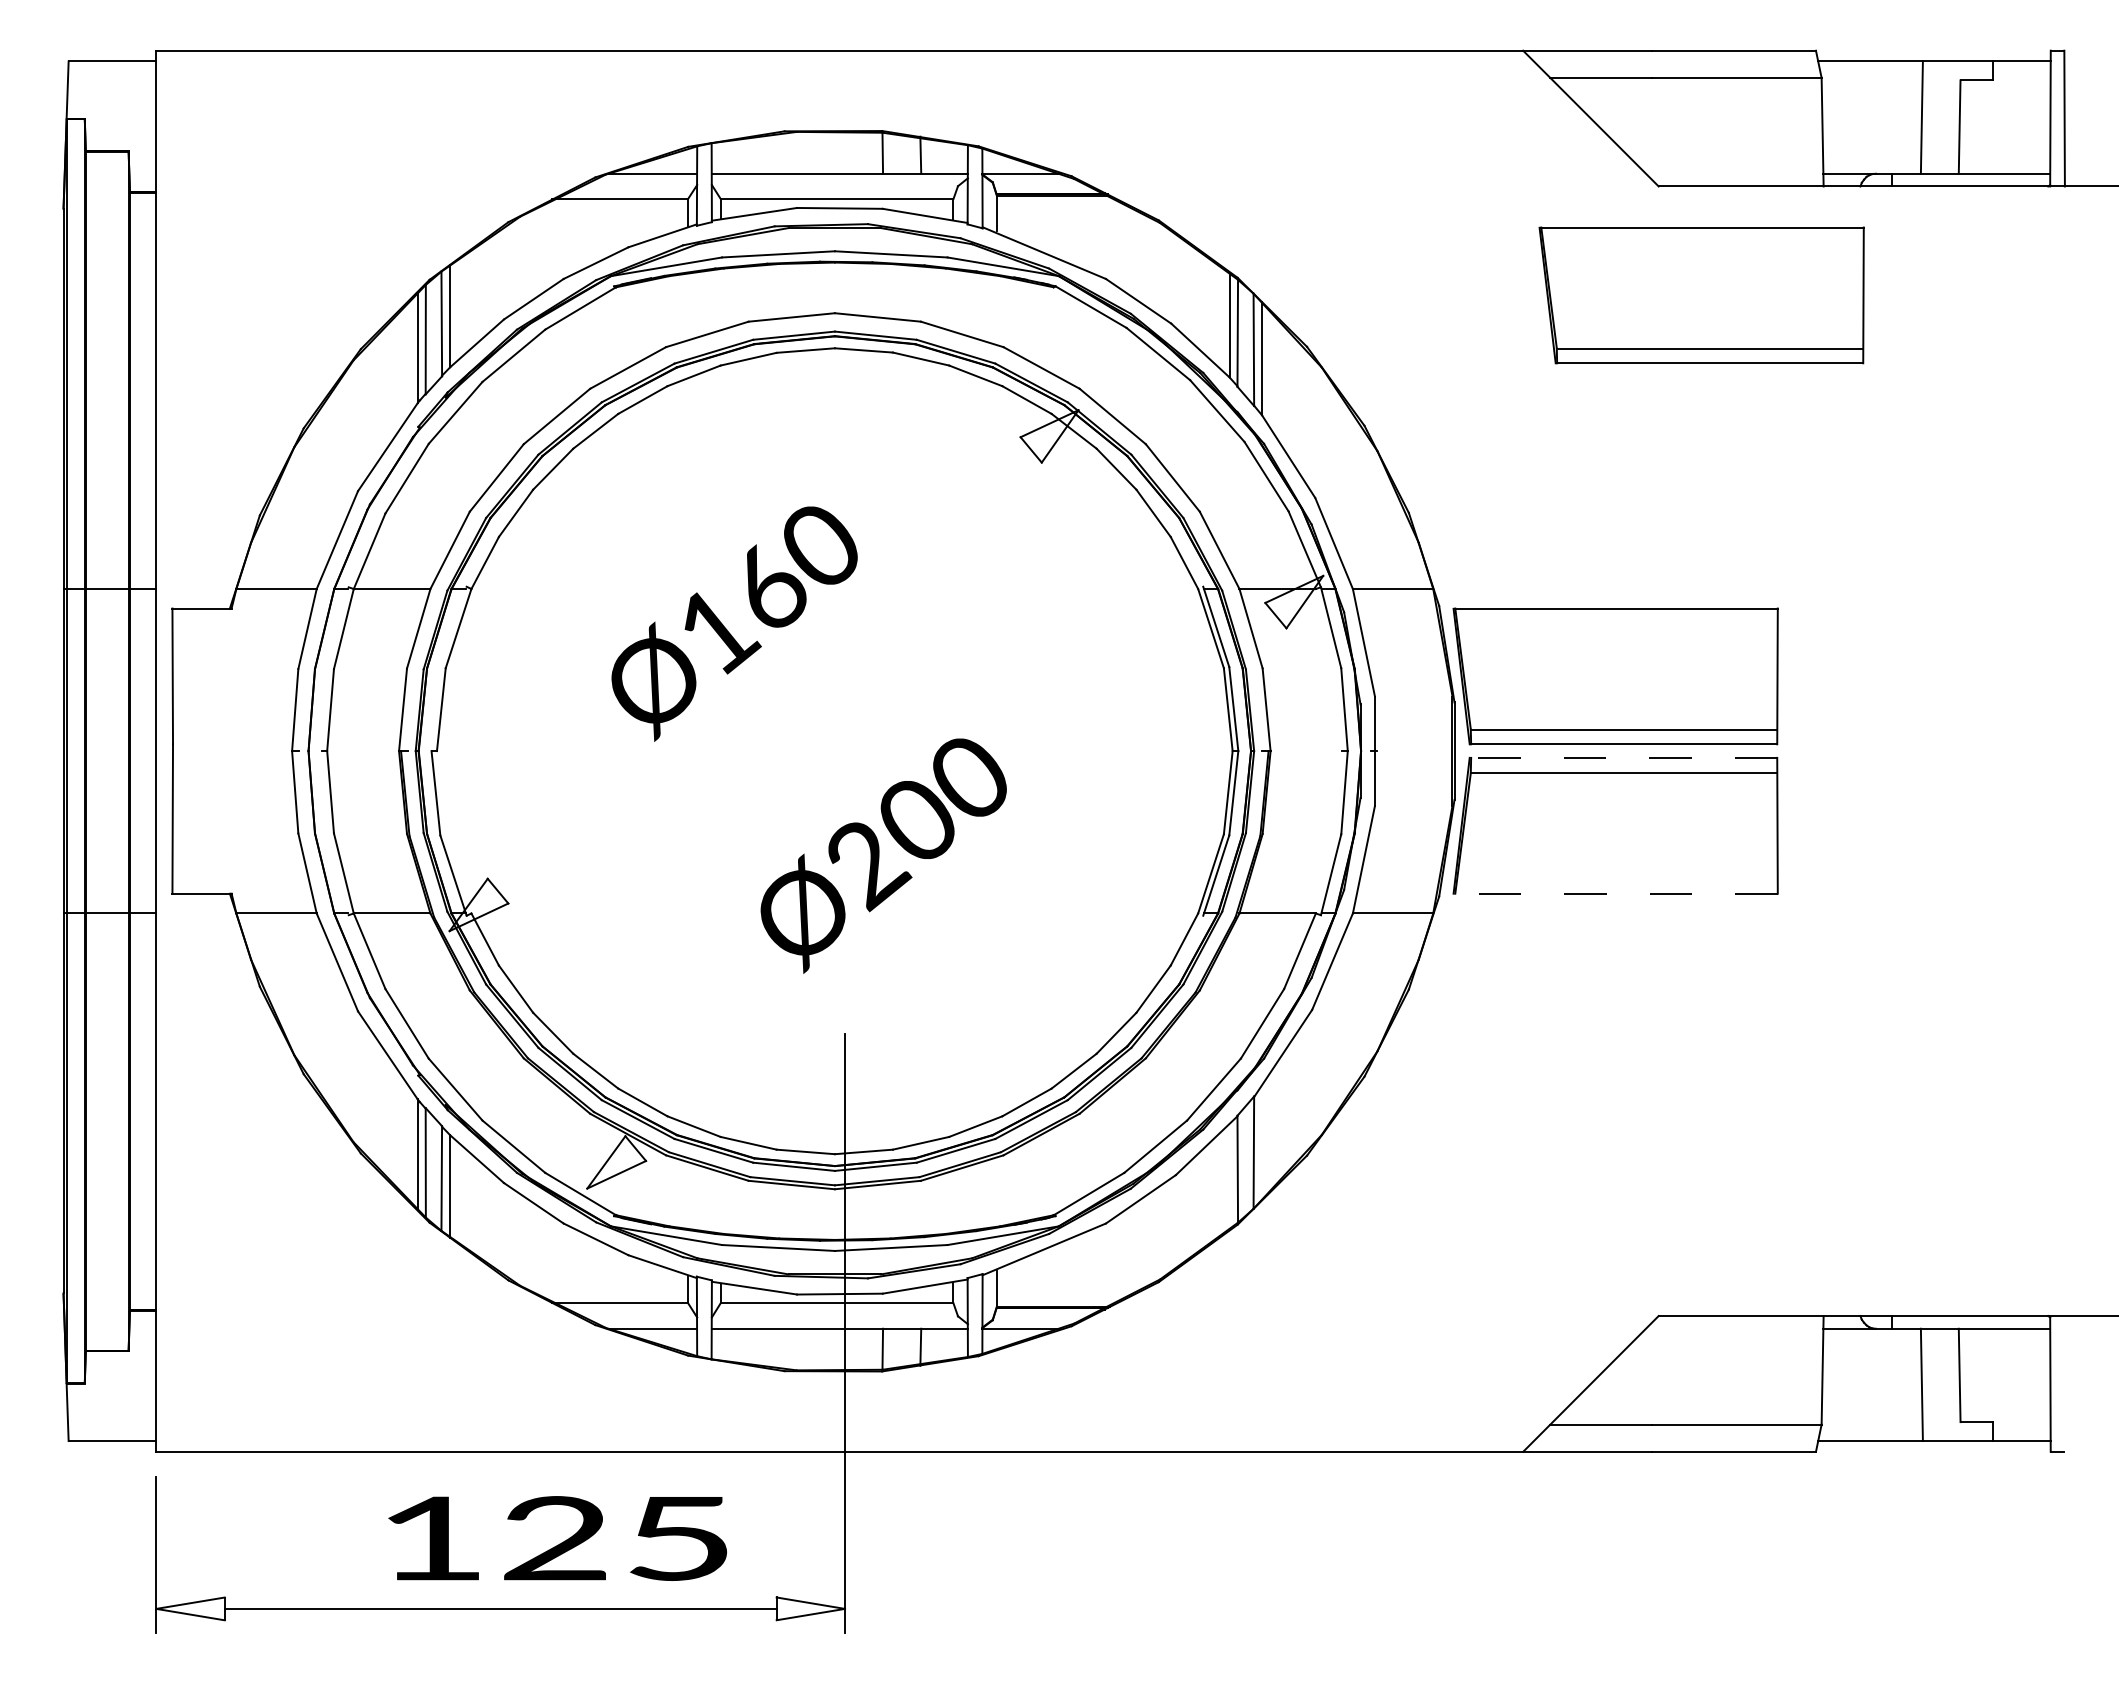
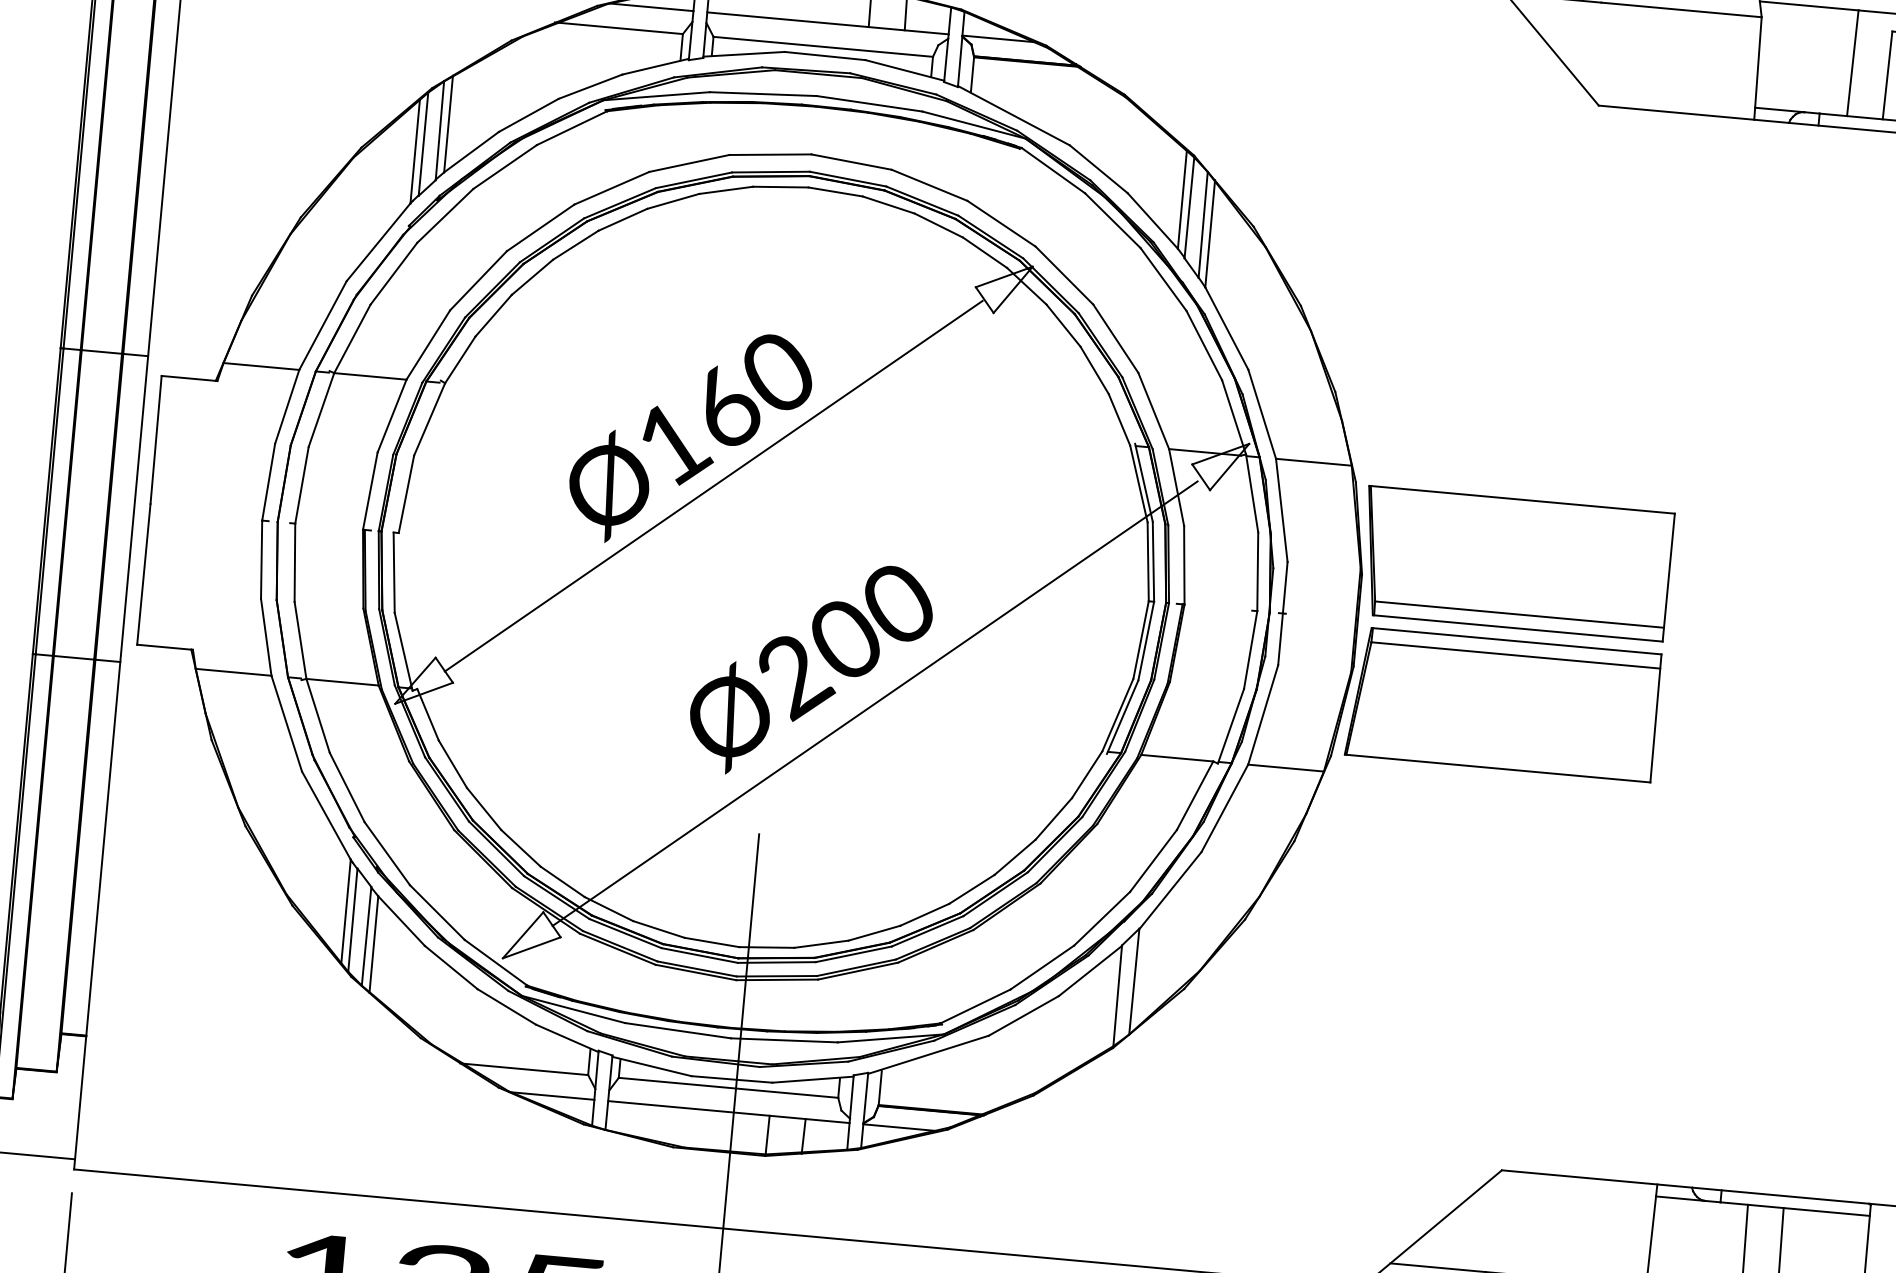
part: (1701, 295) -> (1629, 212), removed
line: (763, 671) -> (713, 486), added
line: (1623, 757) -> (1516, 640), dashed -> solid
line: (954, 884) -> (875, 703), added
line: (1615, 893) -> (1497, 768), dashed -> solid

